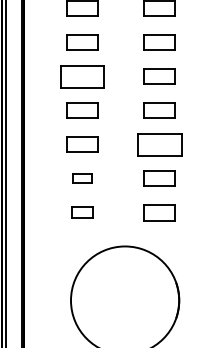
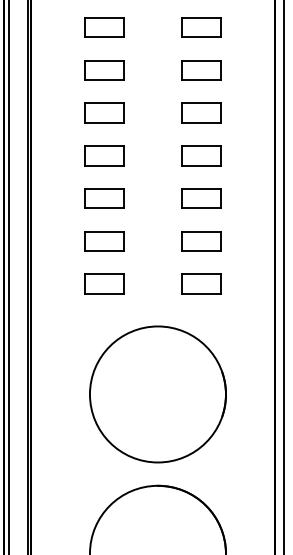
part: (82, 76) -> (104, 112), size x0.71
part: (159, 144) -> (201, 198), size x0.71
part: (82, 178) -> (104, 241), size x1.67
part: (82, 212) -> (104, 283), size x1.43

